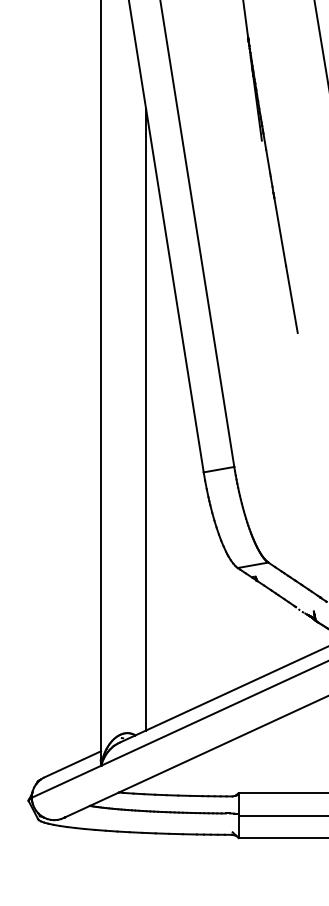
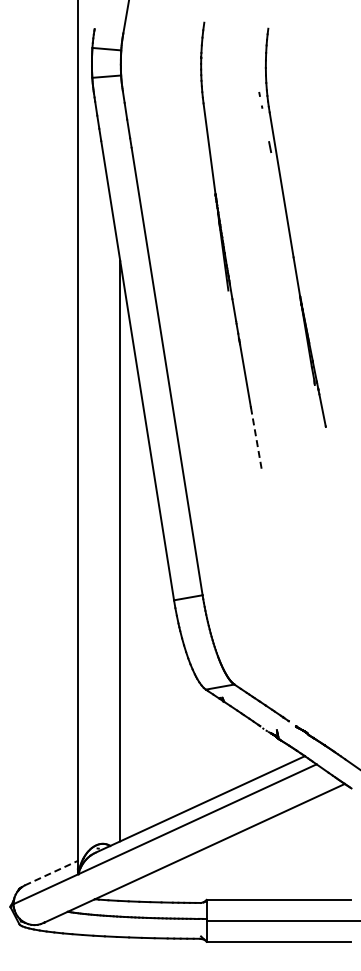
line: (292, 299) -> (256, 438), solid -> dashed
line: (72, 764) -> (51, 873), solid -> dashed

